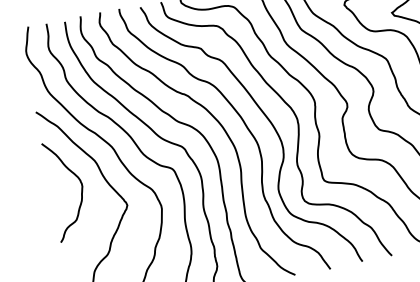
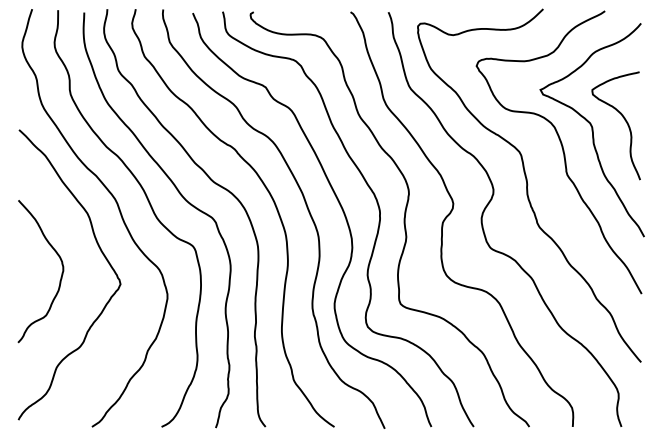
curve: (81, 191) -> (60, 277), moved

